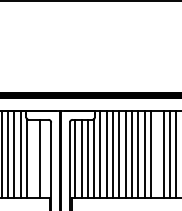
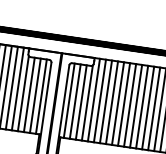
line: (157, 154) -> (148, 108), added
line: (33, 158) -> (29, 94), added
line: (45, 158) -> (40, 96), added

